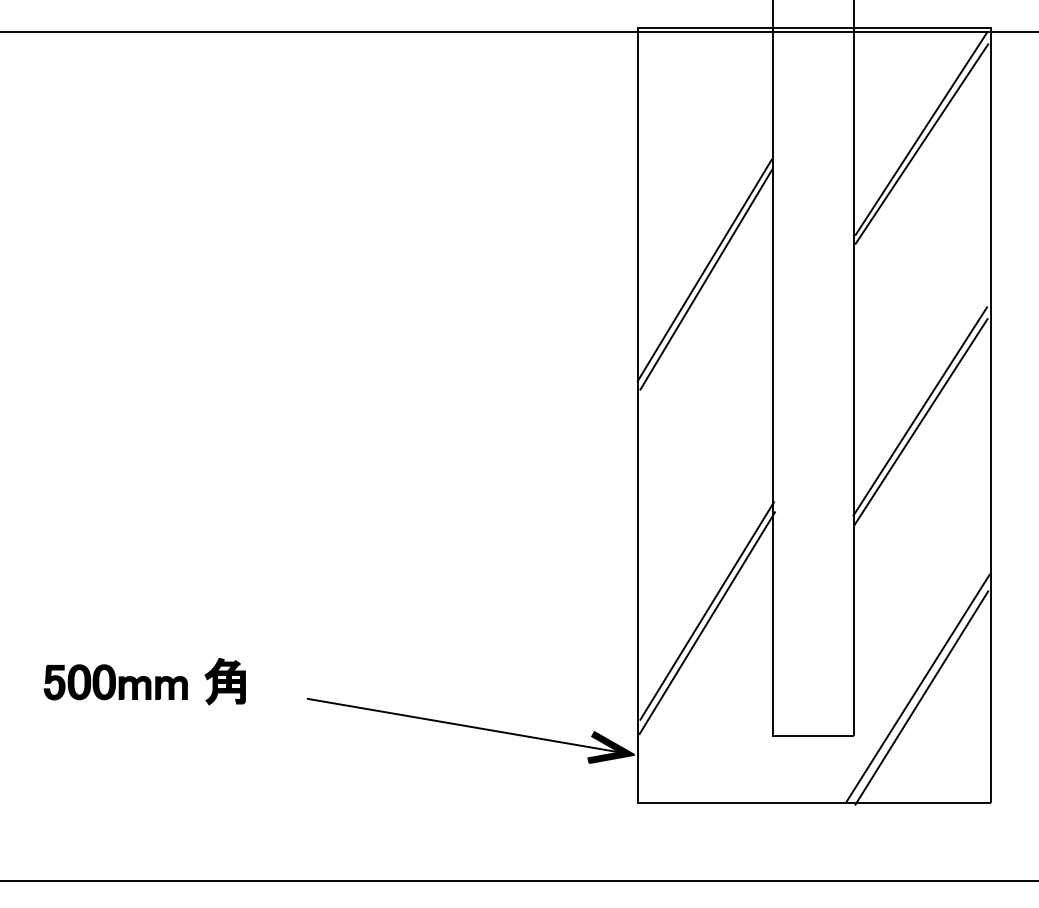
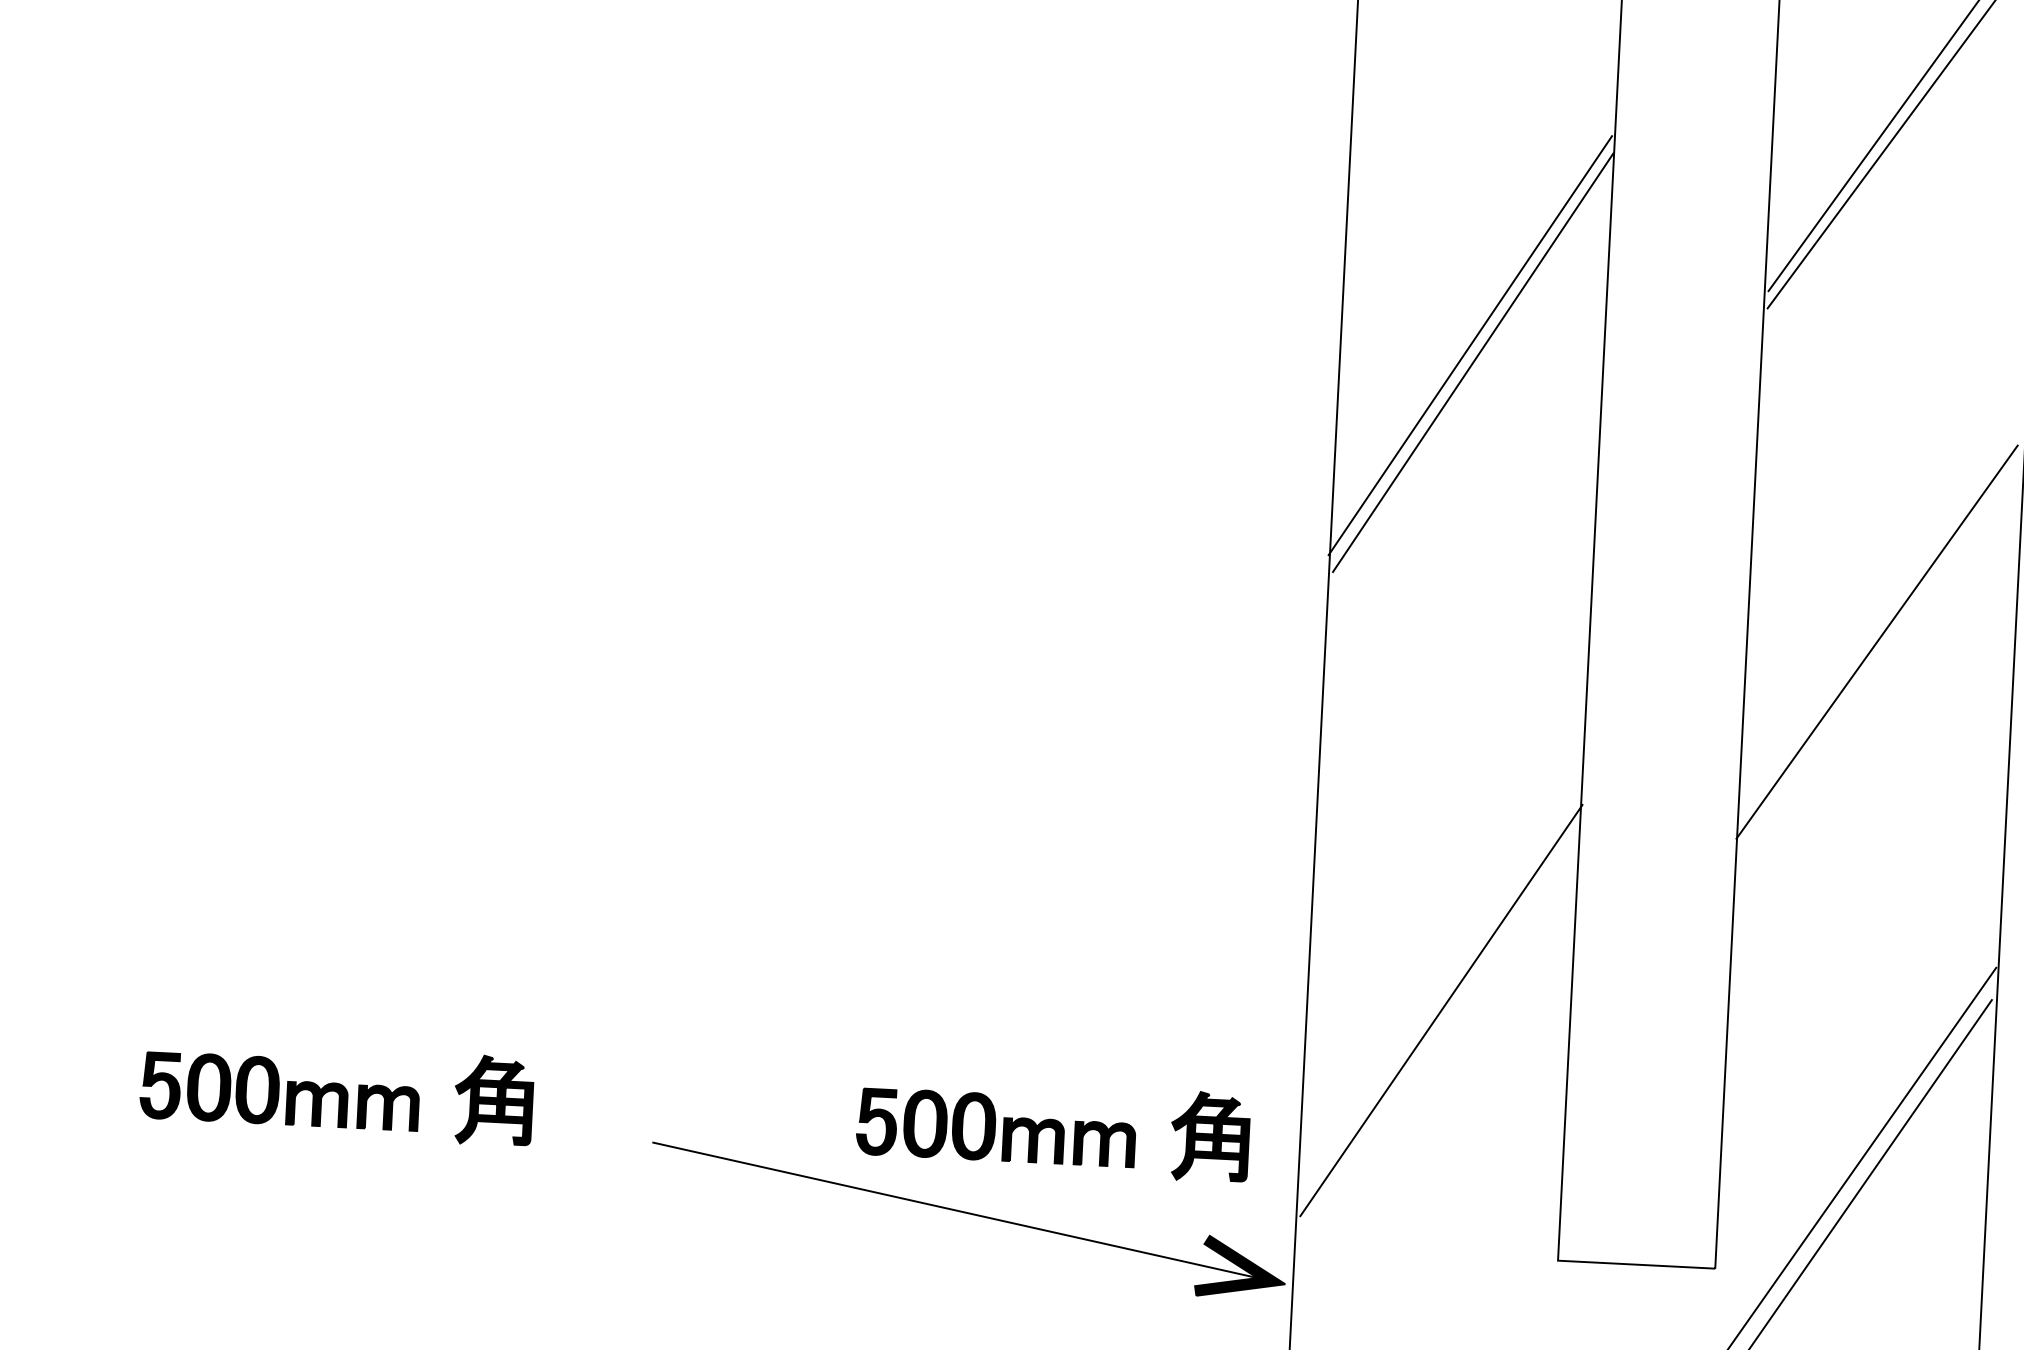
line: (920, 421) -> (1876, 661), removed
line: (707, 623) -> (1440, 1034), removed
part: (511, 681) -> (1052, 1128), added

